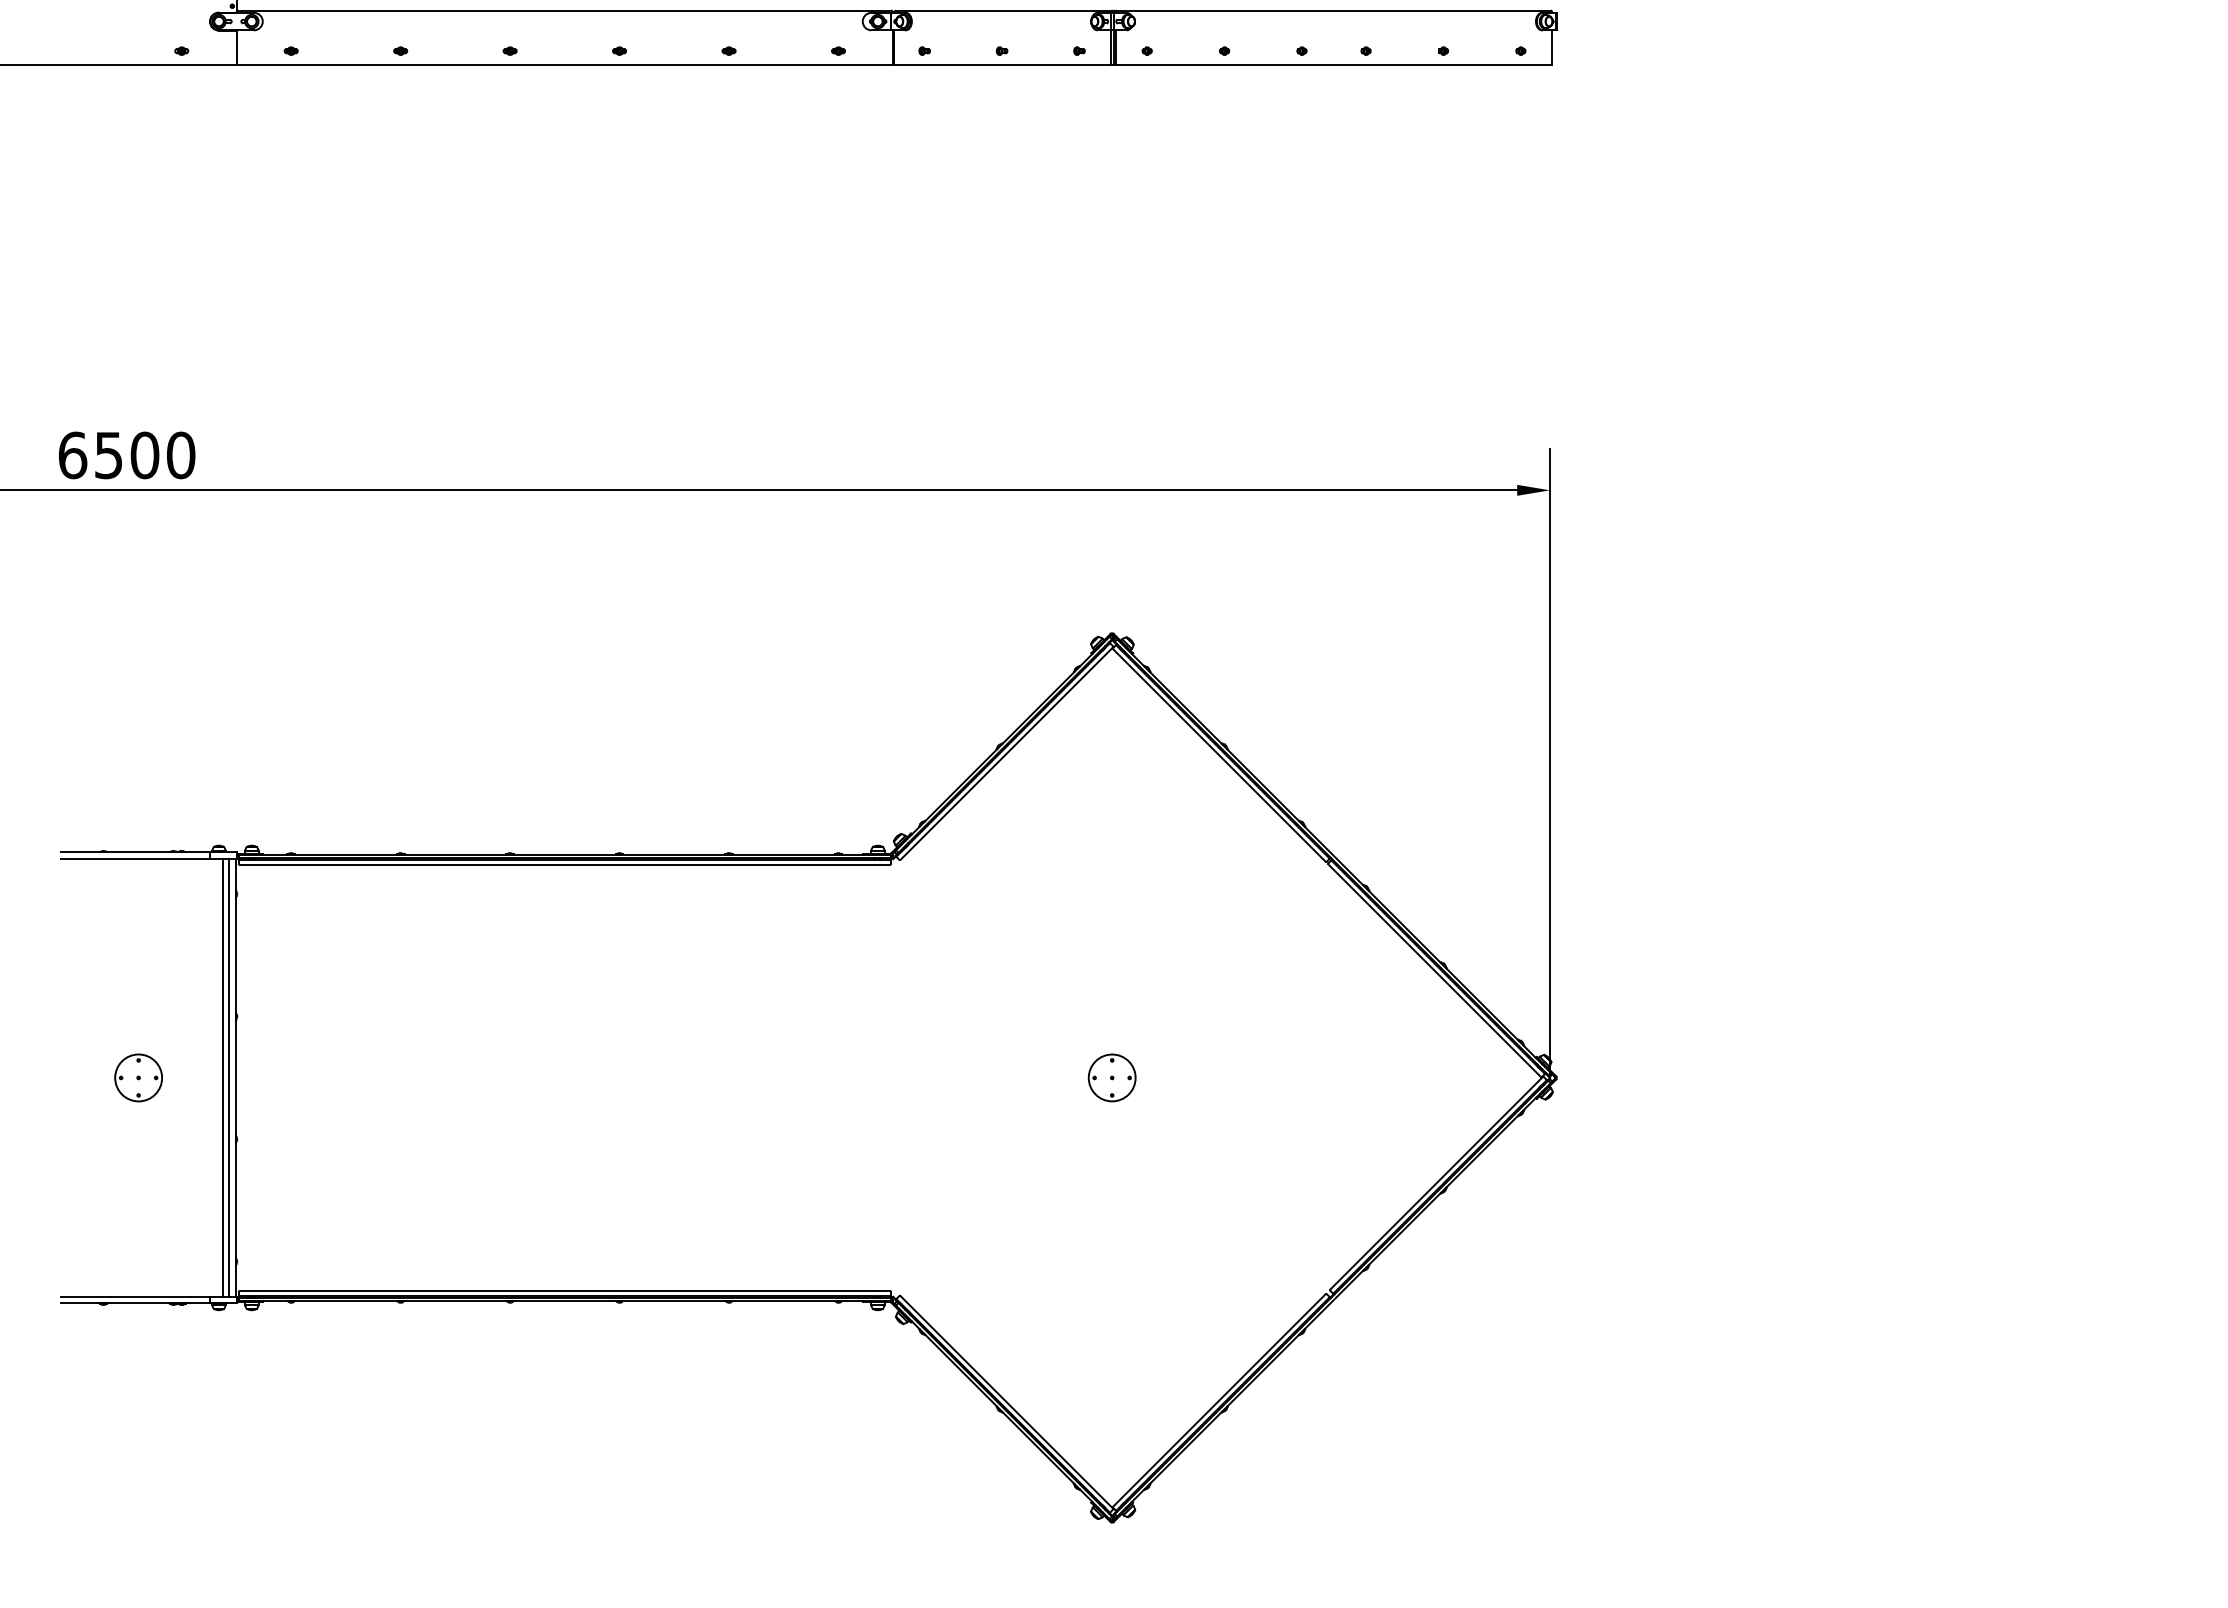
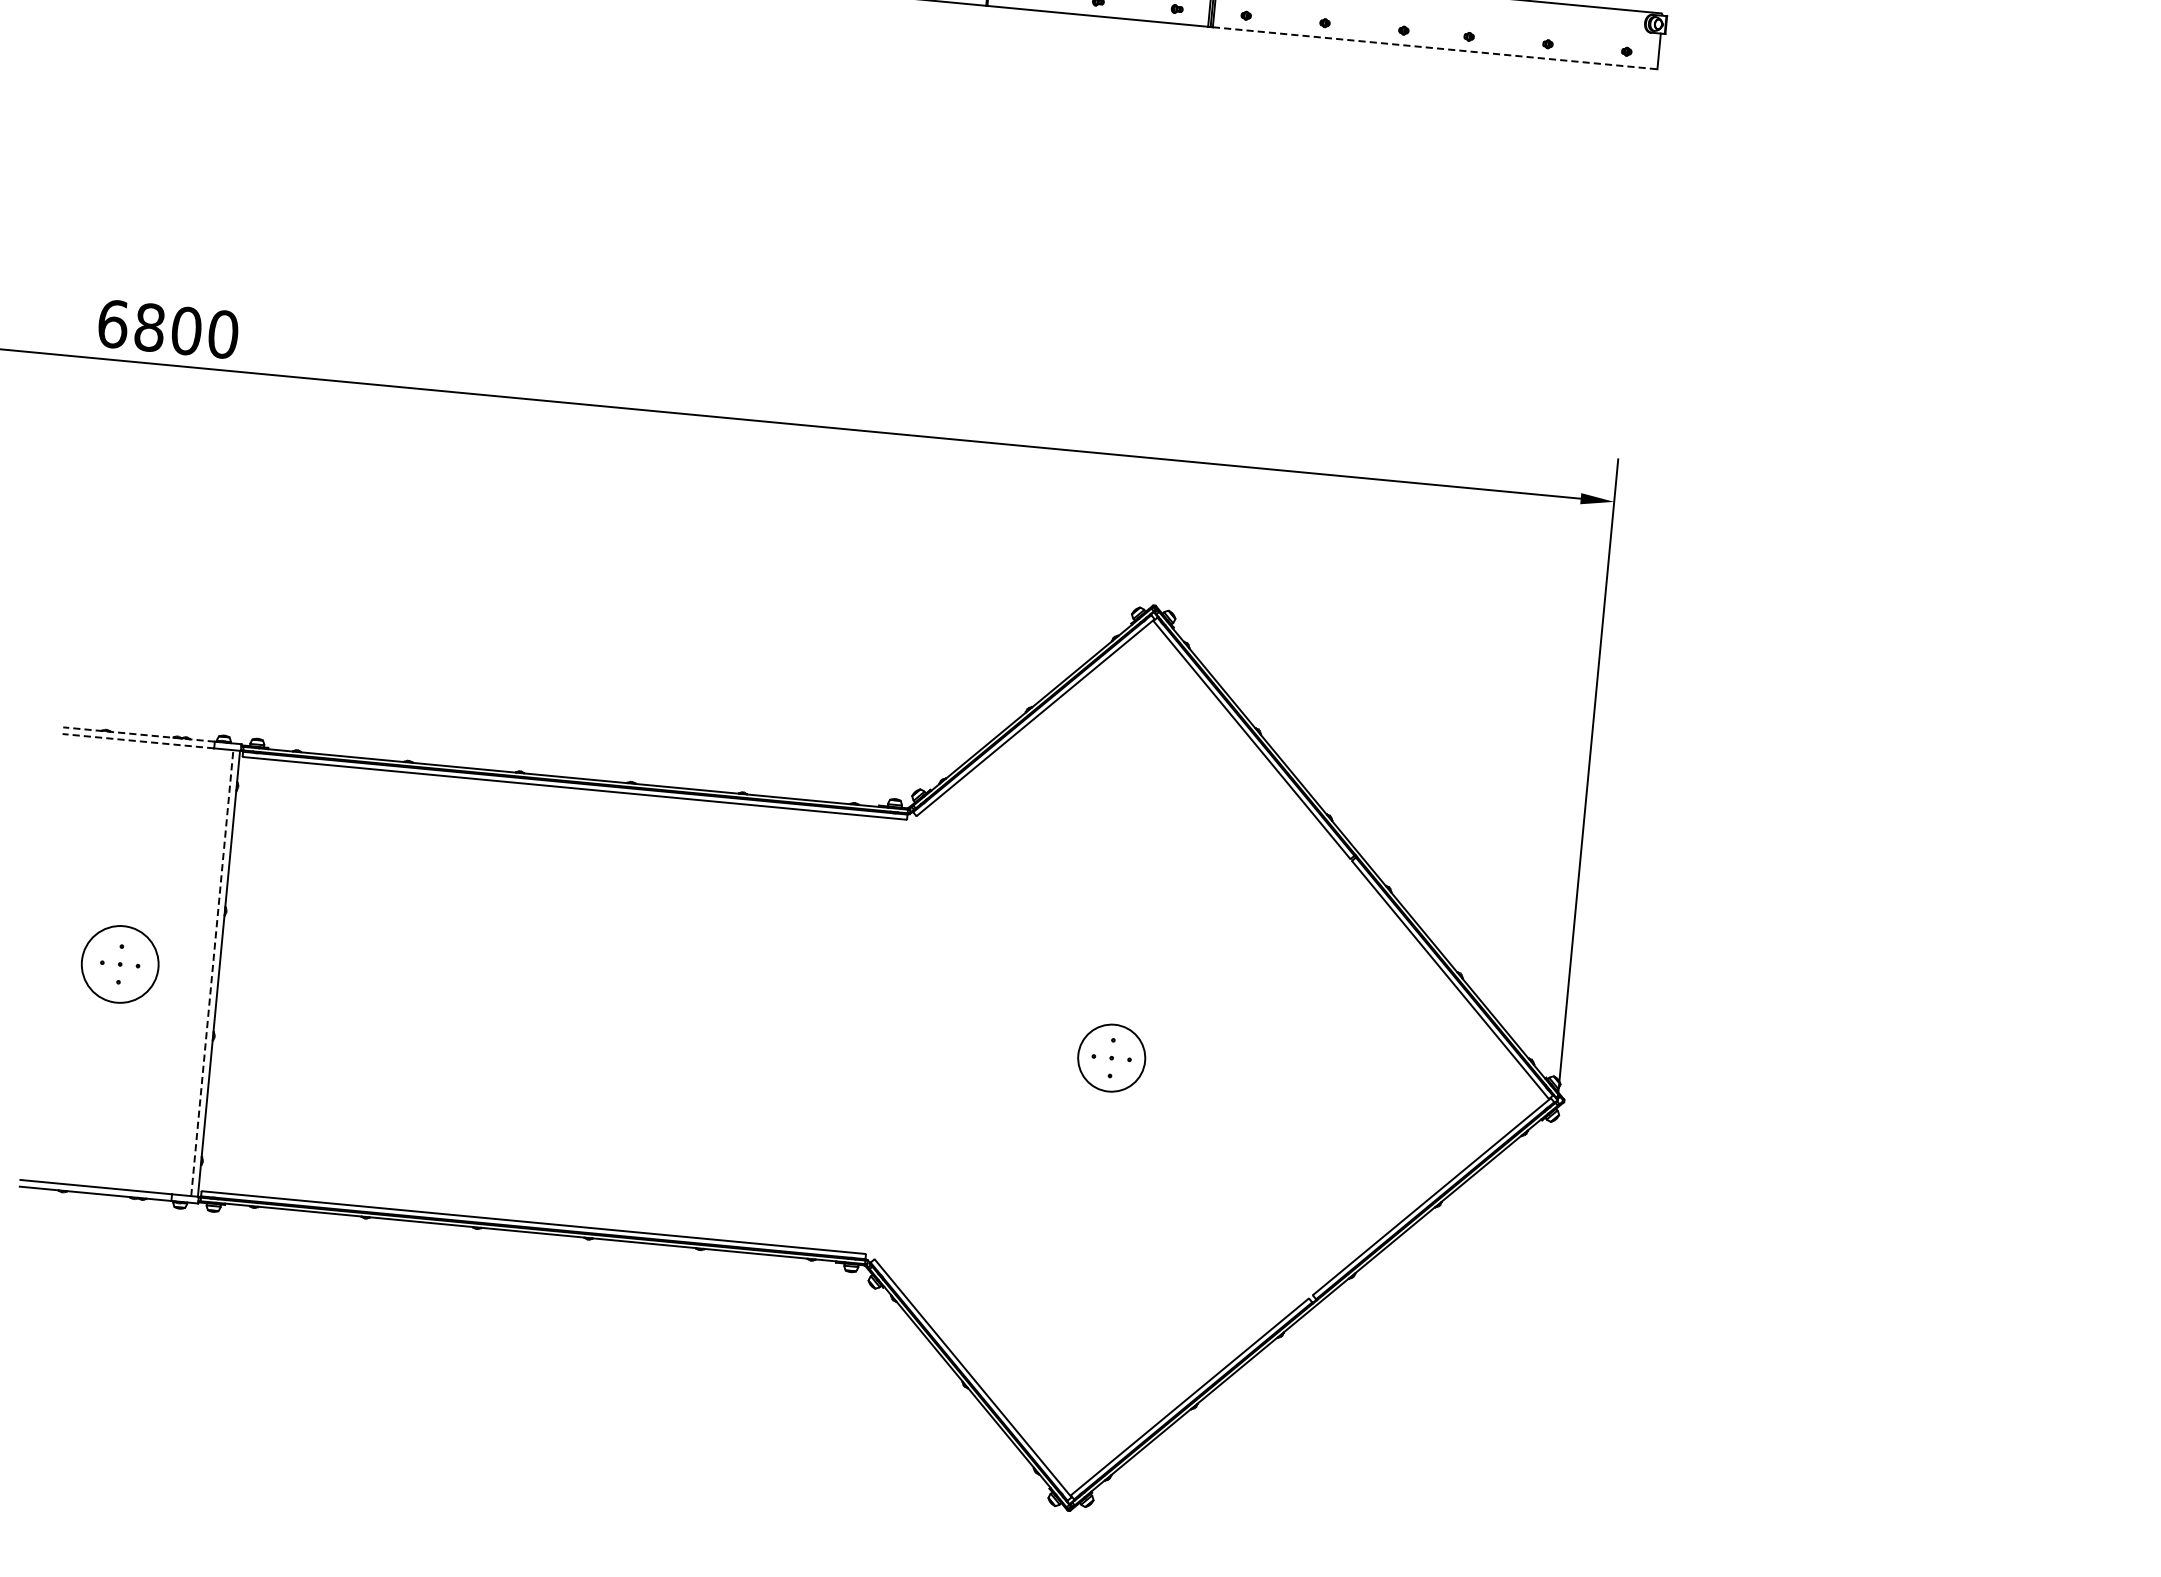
line: (1334, 65) -> (1435, 48), solid -> dashed
text: (108, 455) -> (149, 327), 6500 -> 6800
line: (135, 852) -> (138, 734), solid -> dashed
line: (135, 859) -> (138, 741), solid -> dashed
circle: (138, 1077) -> (120, 963), size x1.6
line: (222, 1077) -> (205, 972), removed
line: (229, 1077) -> (212, 972), solid -> dashed
circle: (1111, 1077) -> (1111, 1057), size x1.4

